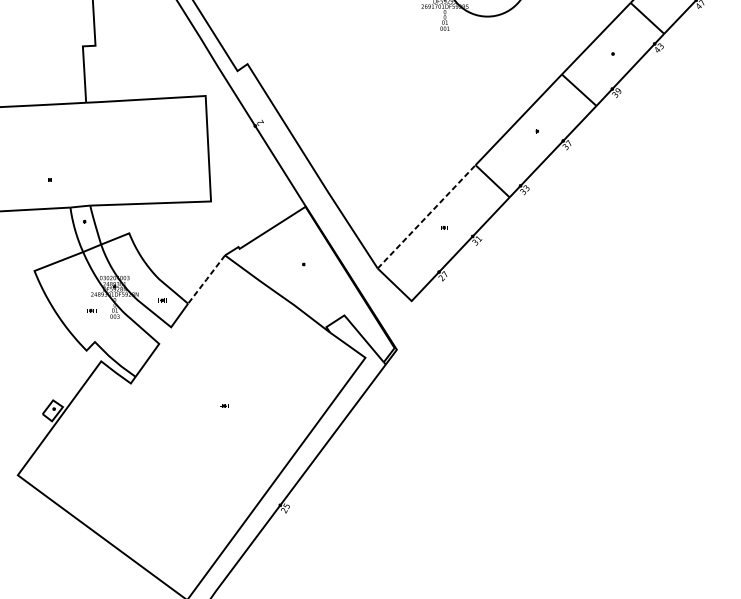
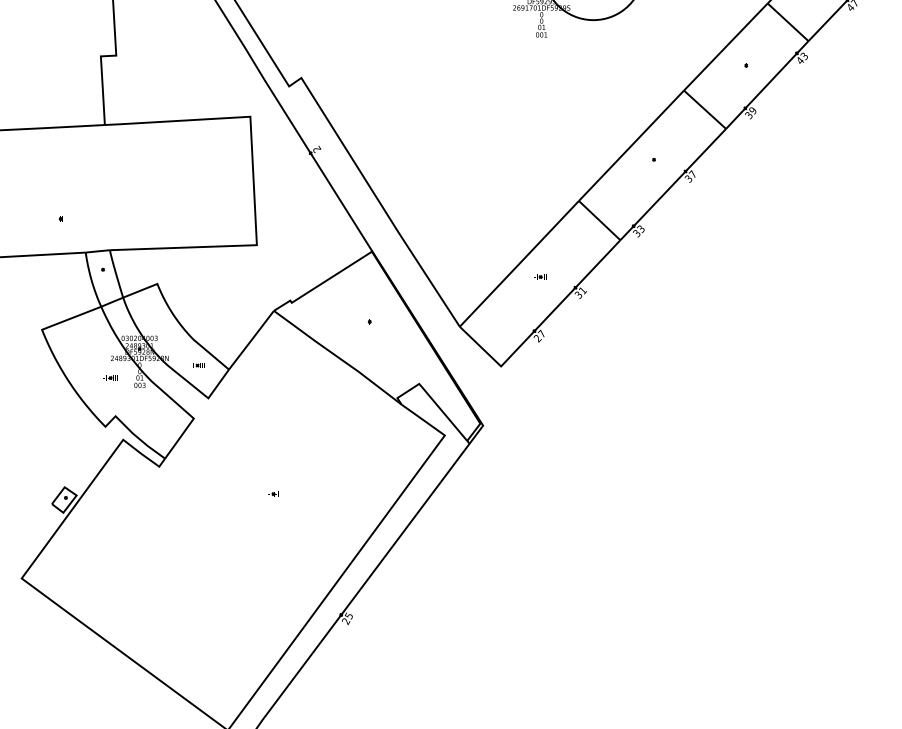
line: (426, 216) -> (519, 263), dashed -> solid
line: (206, 279) -> (251, 340), dashed -> solid

